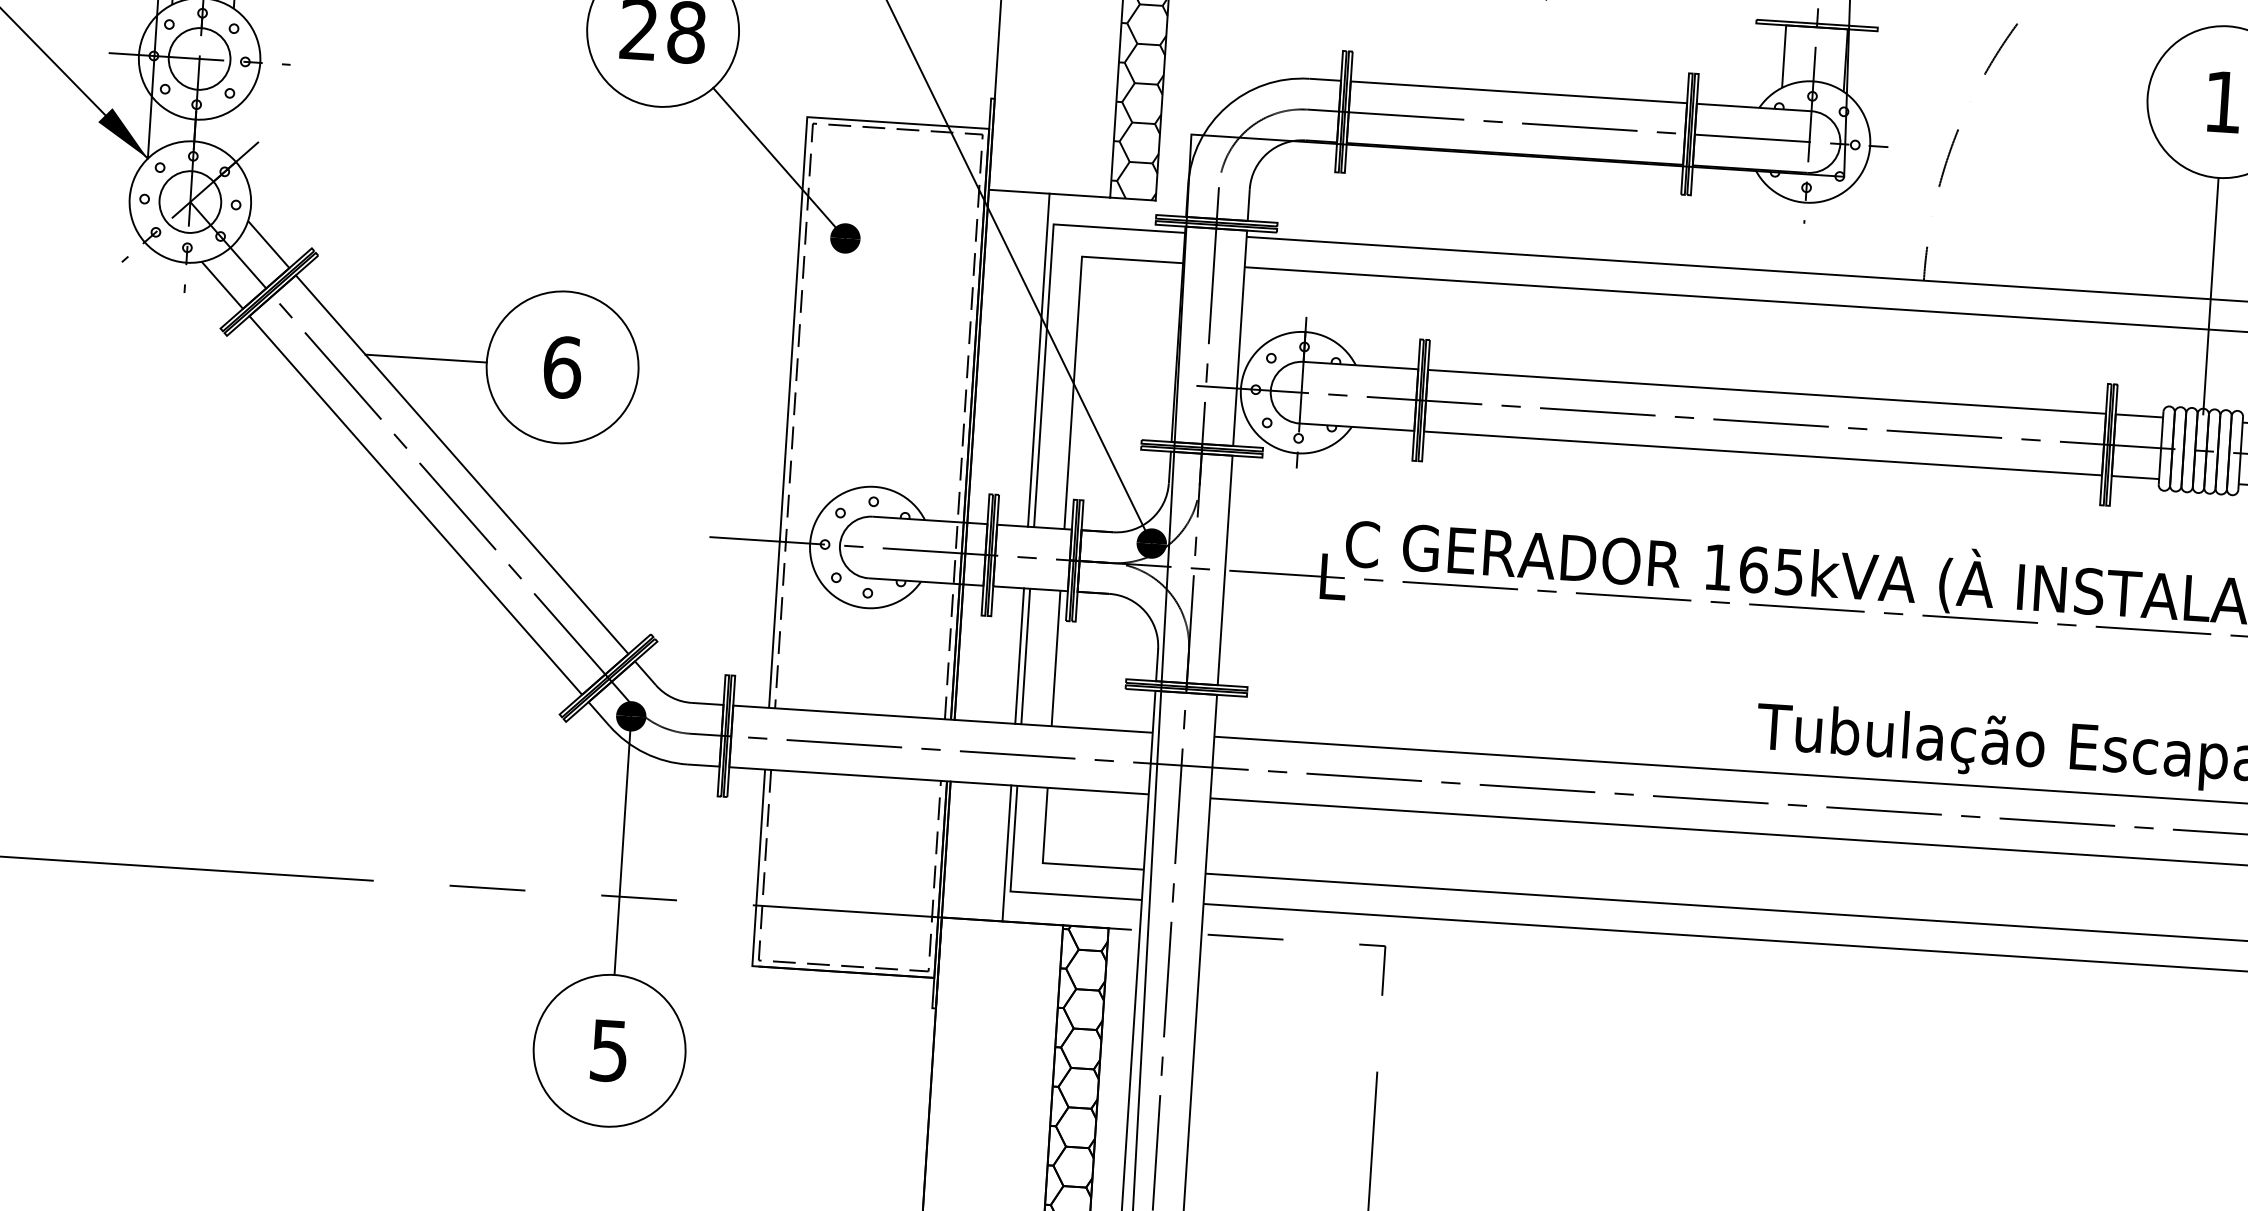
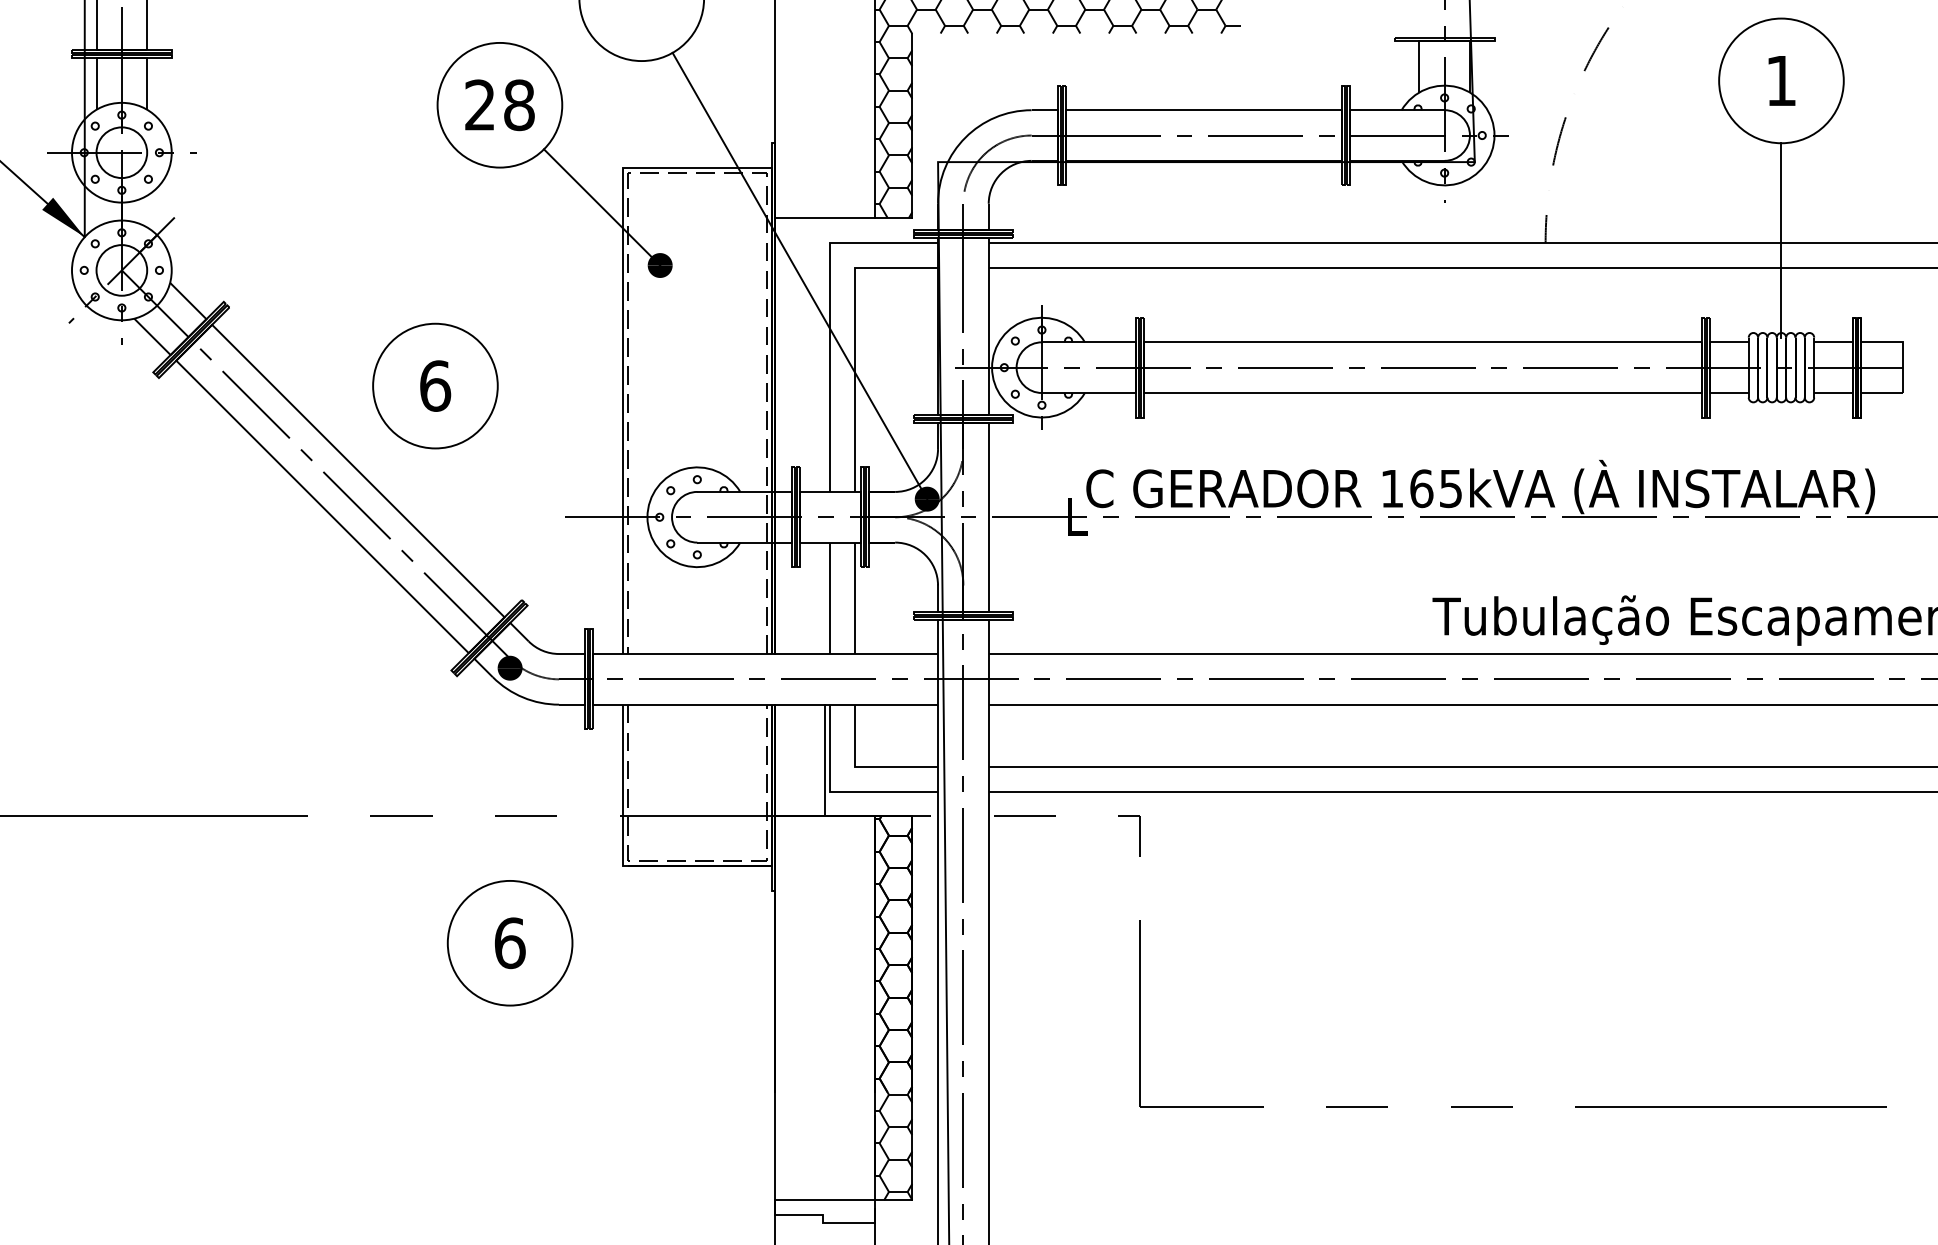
line: (426, 359) -> (323, 386), removed
line: (1039, 359) -> (825, 354), removed
line: (1020, 656) -> (825, 598), removed
line: (623, 845) -> (510, 774), removed
text: (608, 1051) -> (509, 943), 5 -> 6

